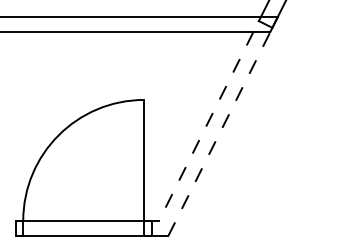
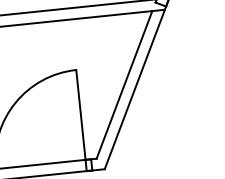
line: (206, 126) -> (124, 84), dashed -> solid
line: (219, 133) -> (134, 89), dashed -> solid

